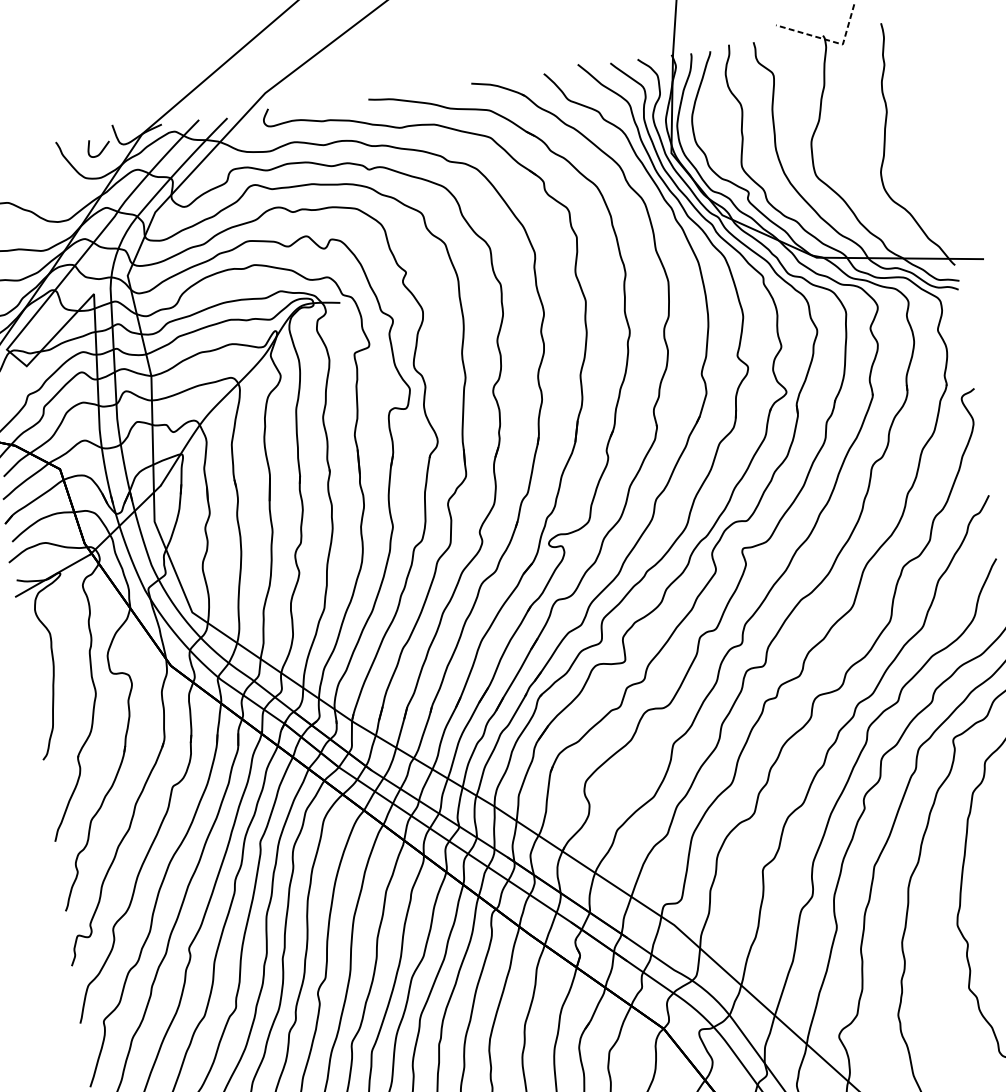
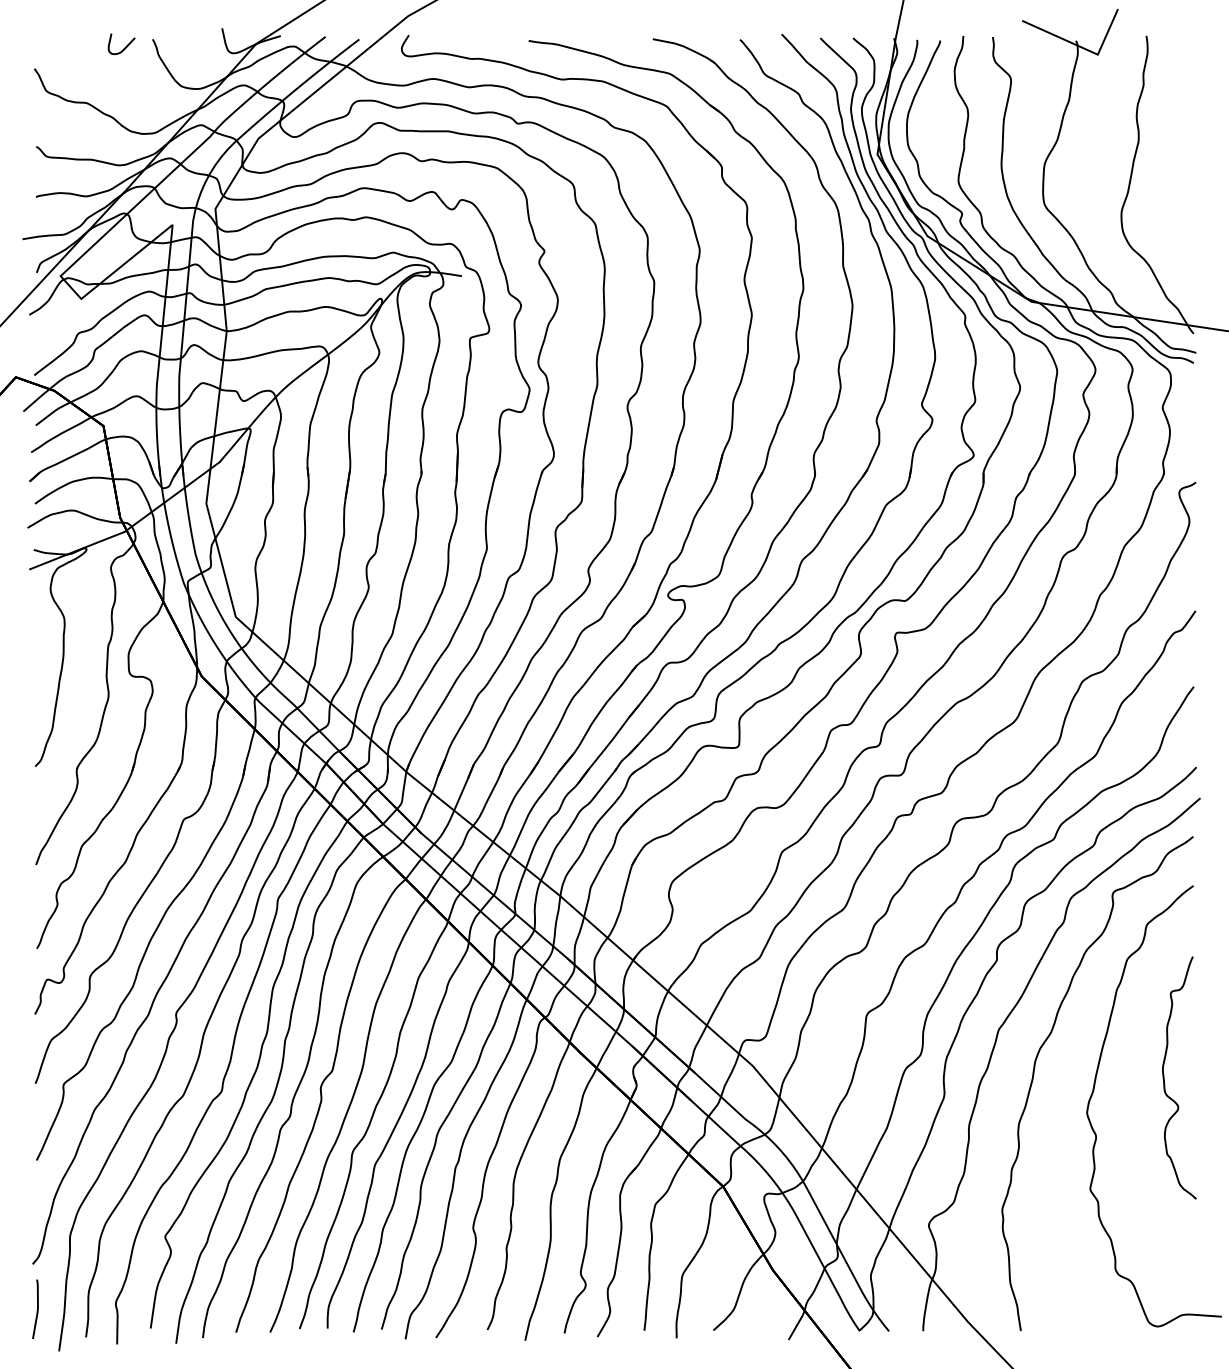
line: (830, 41) -> (1083, 48), dashed -> solid
curve: (101, 150) -> (124, 47), moved

